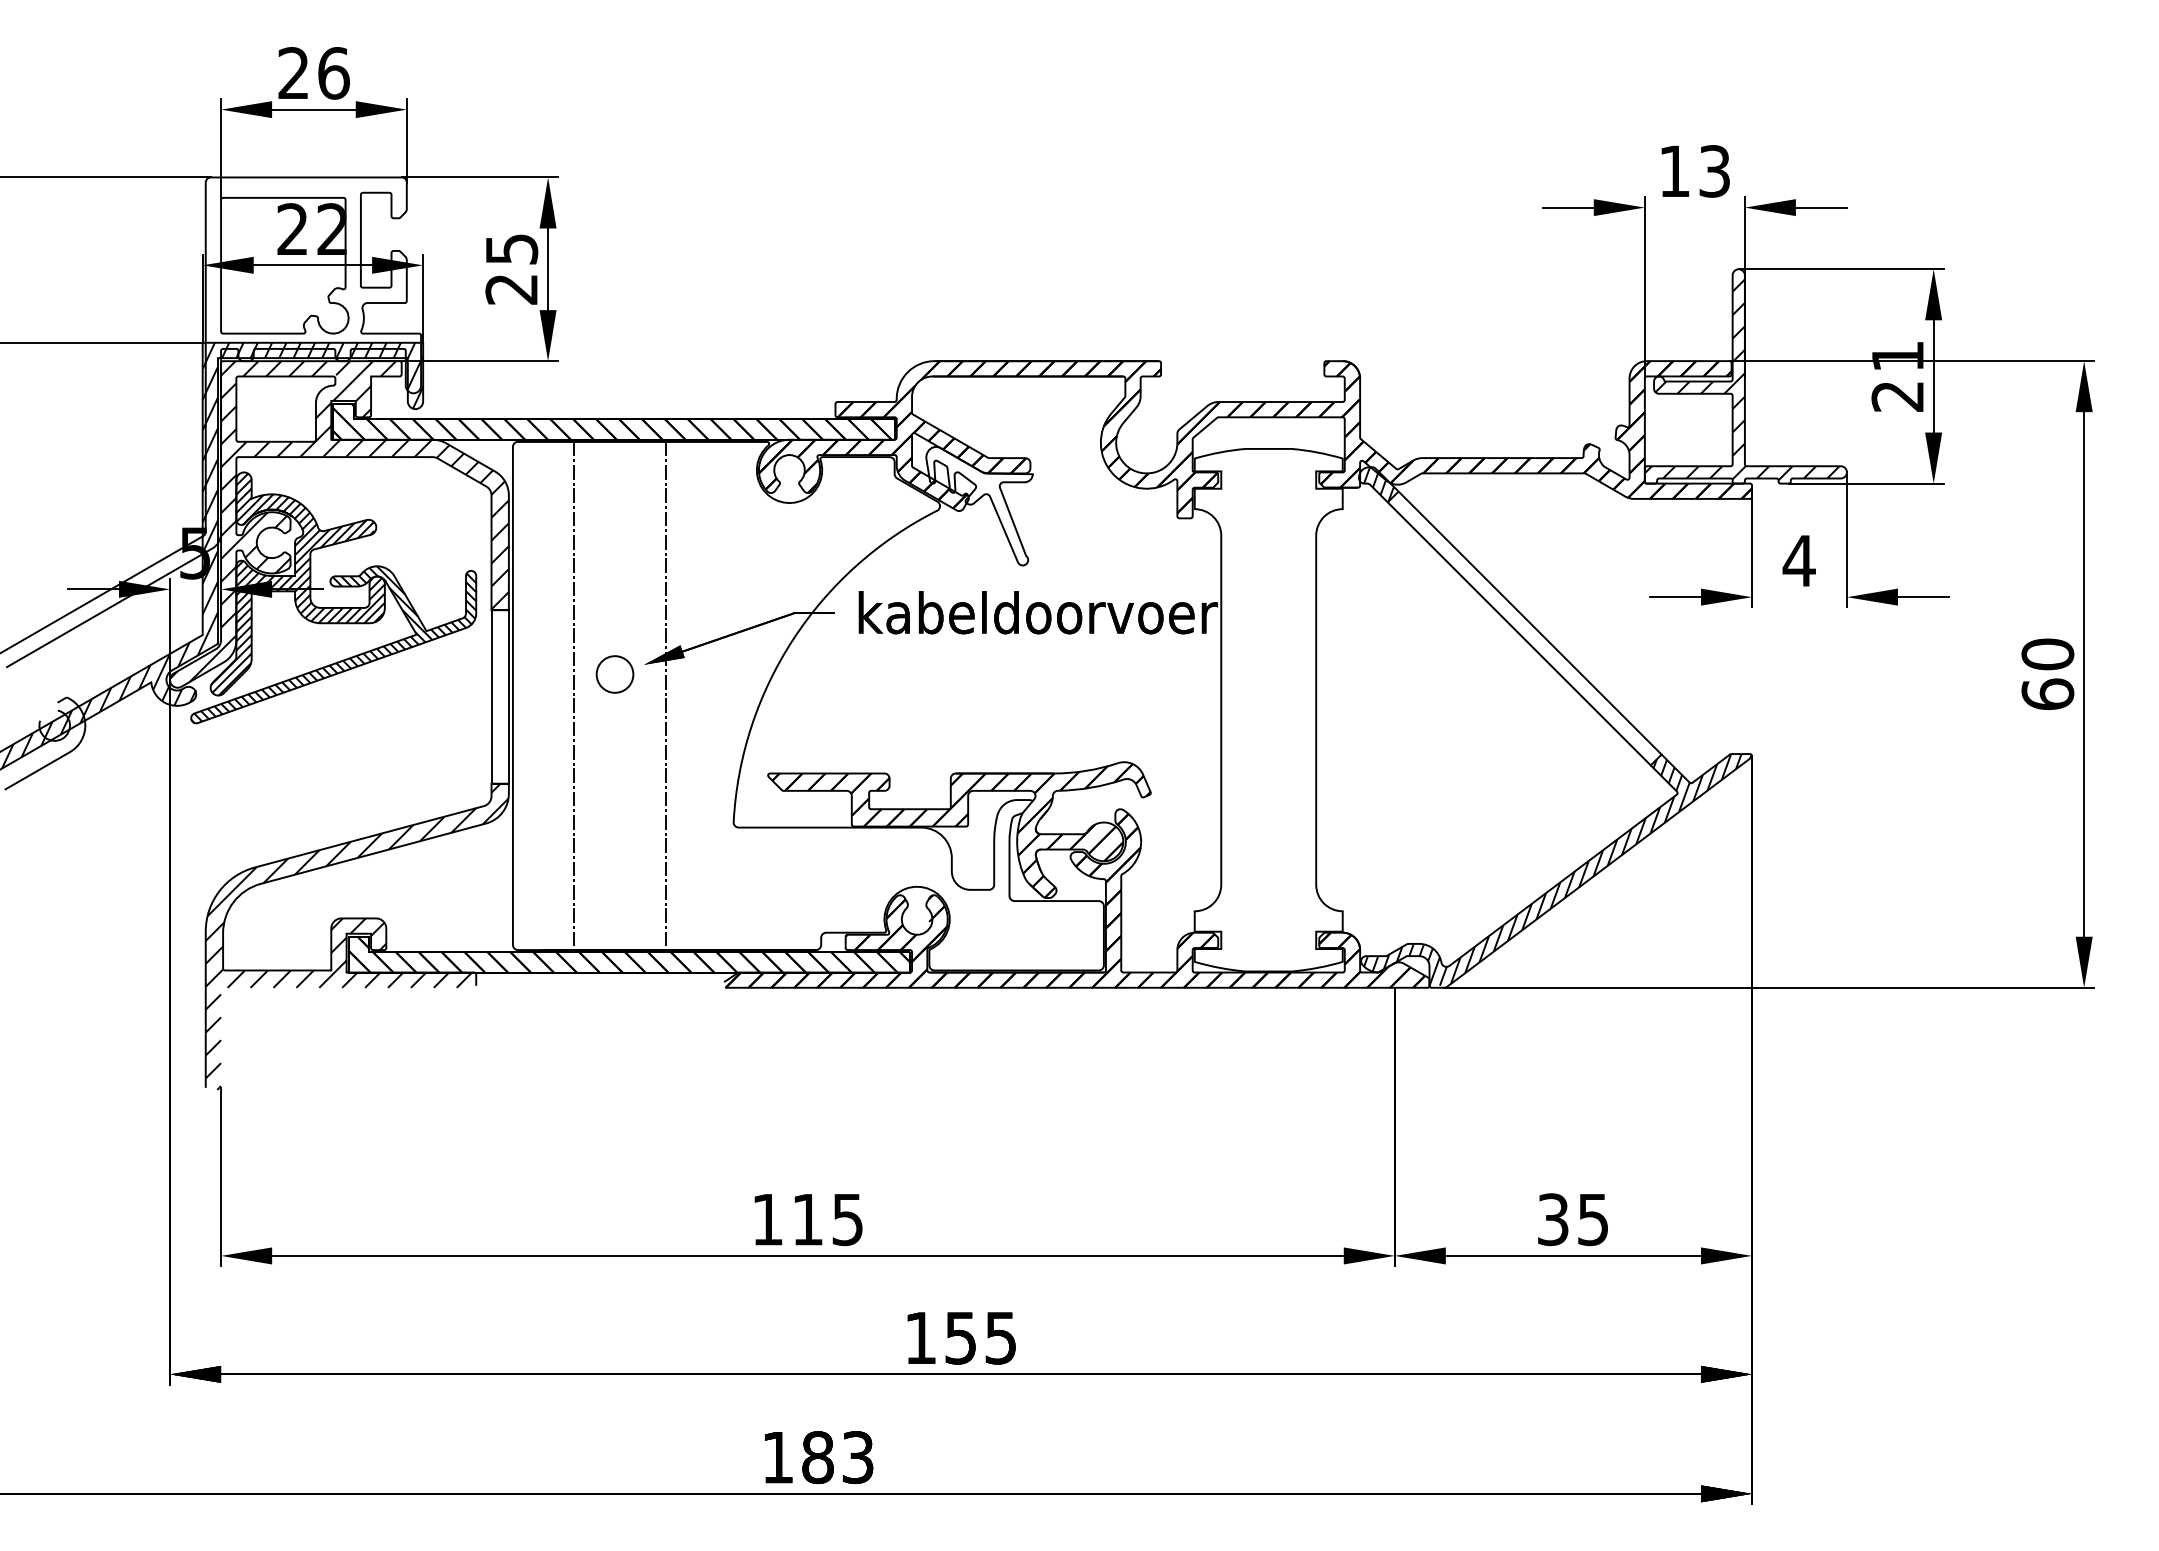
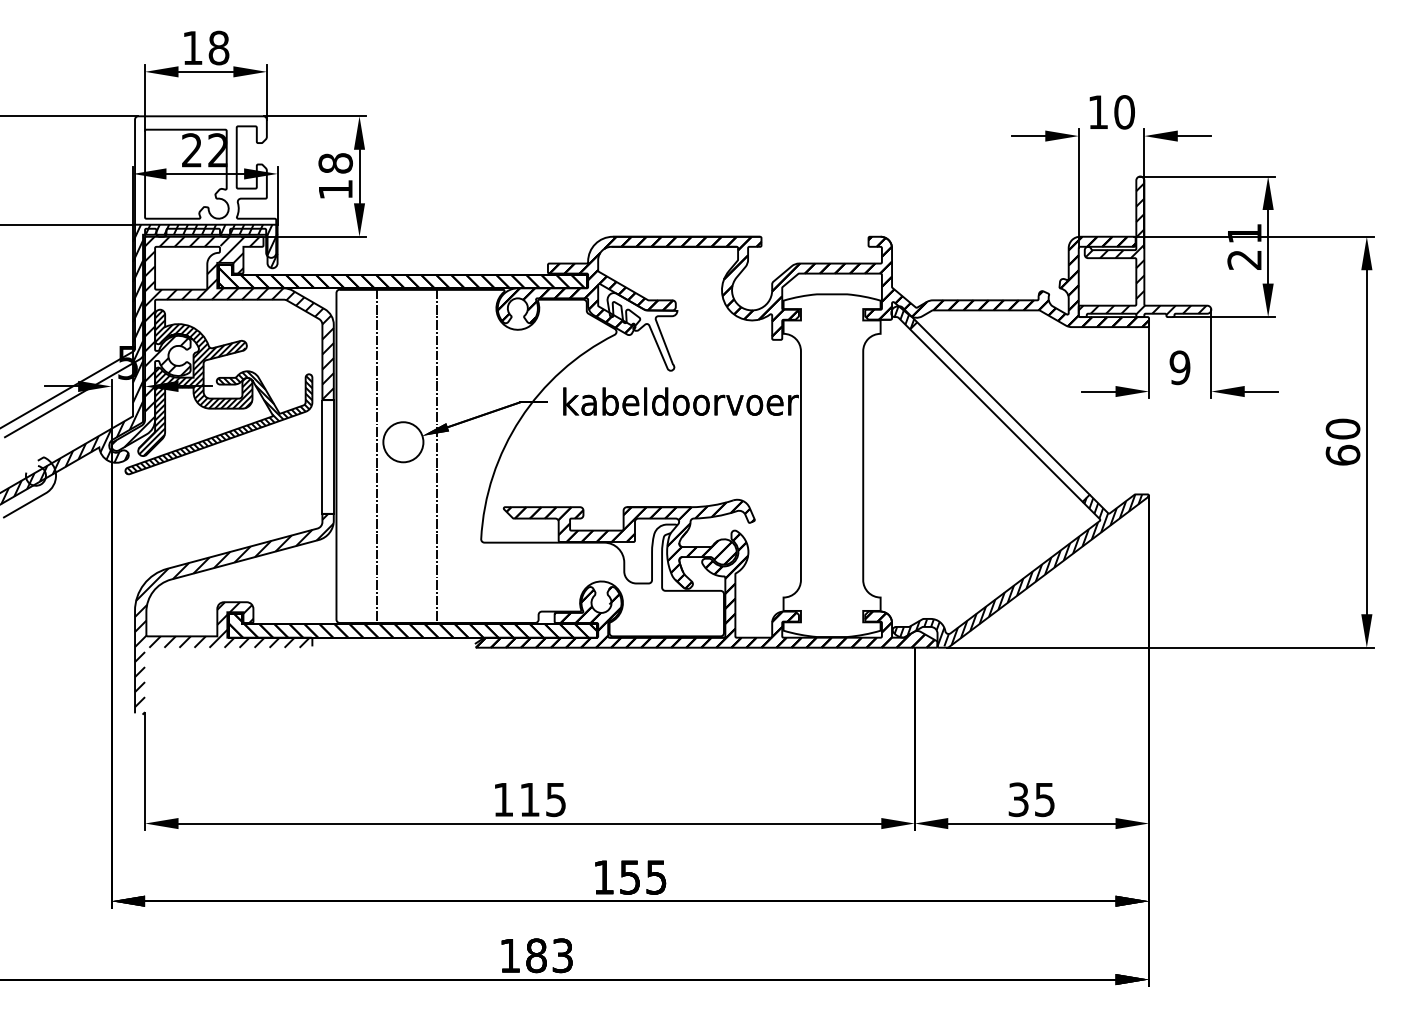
text: (313, 72) -> (205, 47), 26 -> 18
text: (1714, 171) -> (1124, 112), 13 -> 10
text: (511, 269) -> (335, 176), 25 -> 18
text: (1798, 560) -> (1179, 367), 4 -> 9
circle: (615, 674) -> (403, 442), size x1.67

